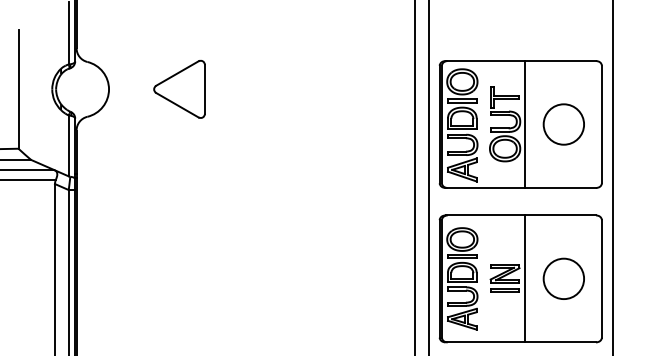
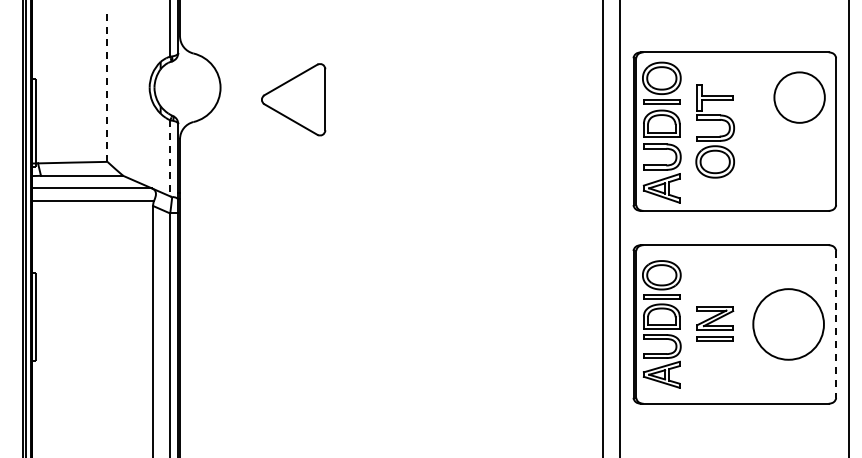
line: (18, 89) -> (107, 88), solid -> dashed
part: (179, 89) -> (293, 99), moved
line: (525, 124) -> (740, 131), removed
circle: (563, 124) -> (799, 97), moved
line: (68, 146) -> (170, 158), solid -> dashed
line: (525, 278) -> (740, 324), removed
circle: (563, 278) -> (788, 324), size x1.4
line: (602, 278) -> (836, 324), solid -> dashed

